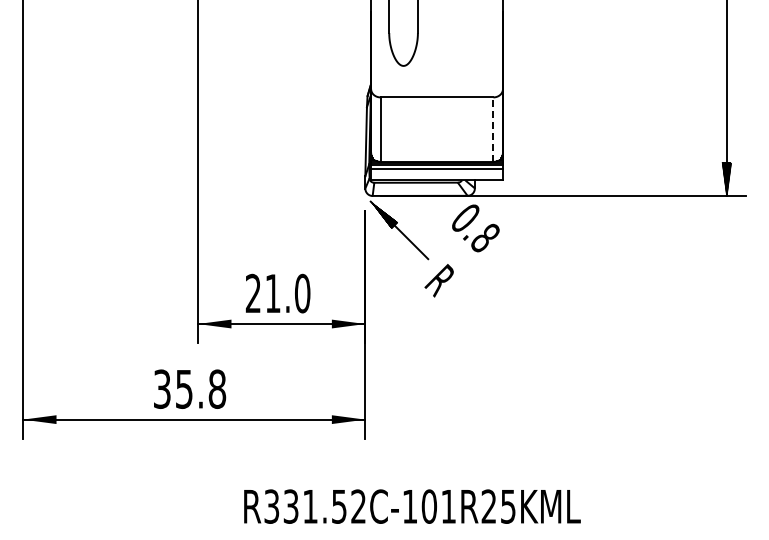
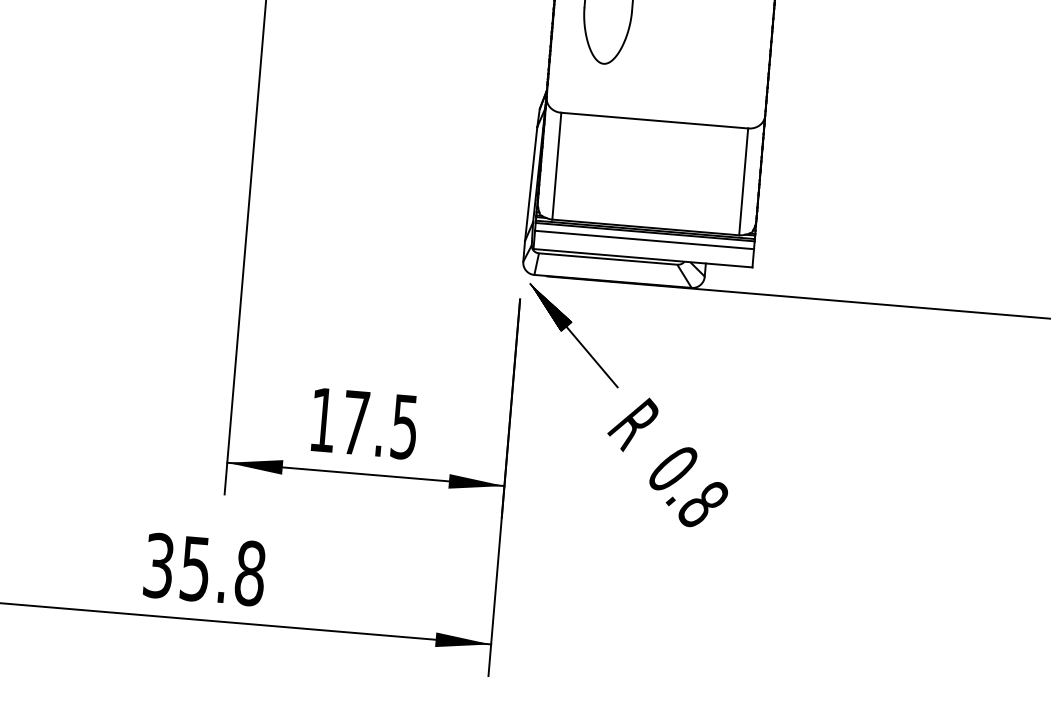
line: (493, 129) -> (743, 181), dashed -> solid
text: (475, 228) -> (688, 487), moved
text: (277, 293) -> (363, 423), 21.0 -> 17.5

